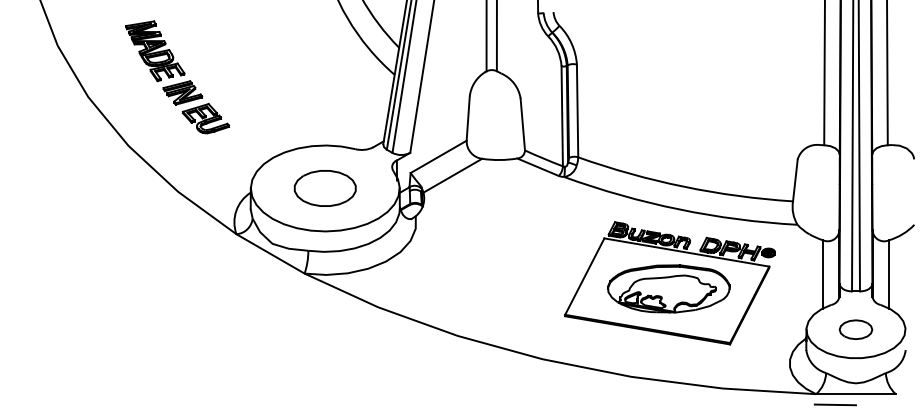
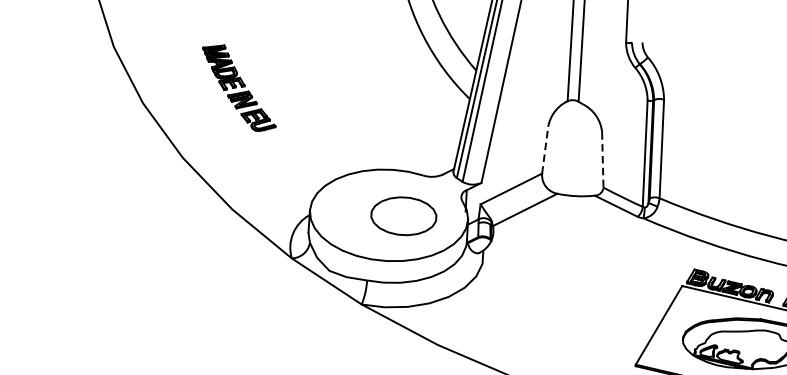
part: (177, 77) -> (239, 88), size x0.7
line: (468, 118) -> (545, 150), solid -> dashed
line: (522, 125) -> (602, 160), solid -> dashed
part: (324, 188) -> (403, 216), moved

